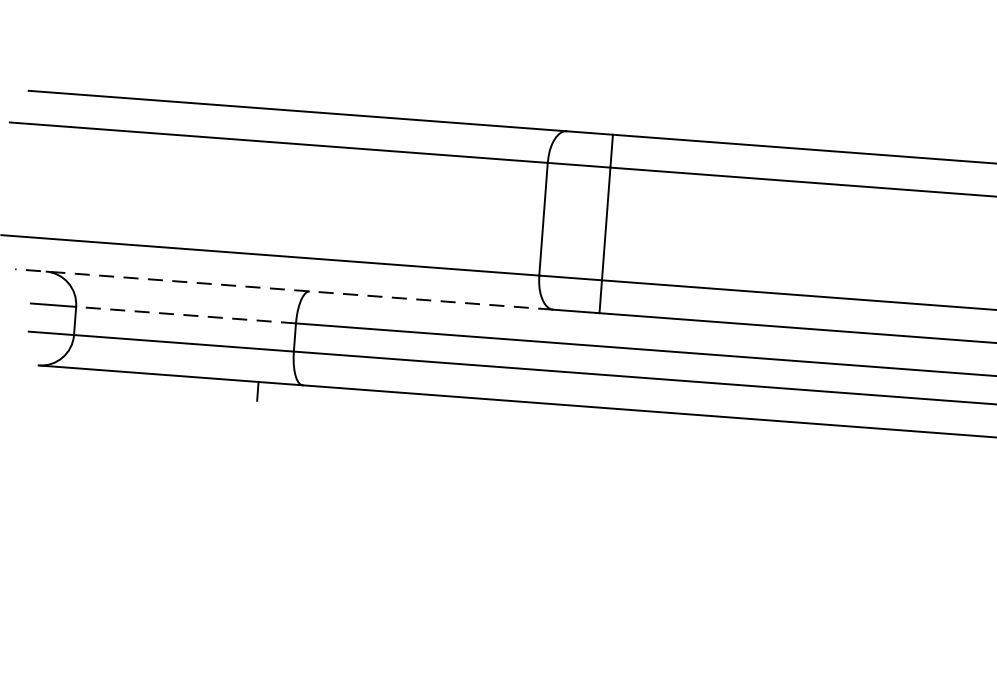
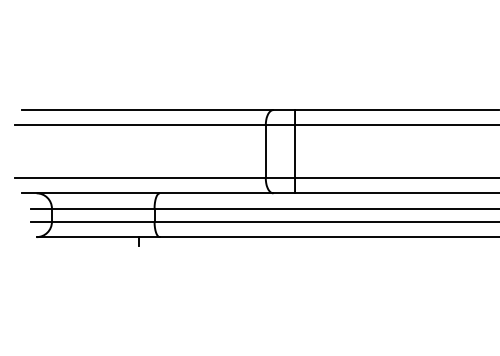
line: (283, 289) -> (147, 193), dashed -> solid
line: (184, 314) -> (102, 208), dashed -> solid

